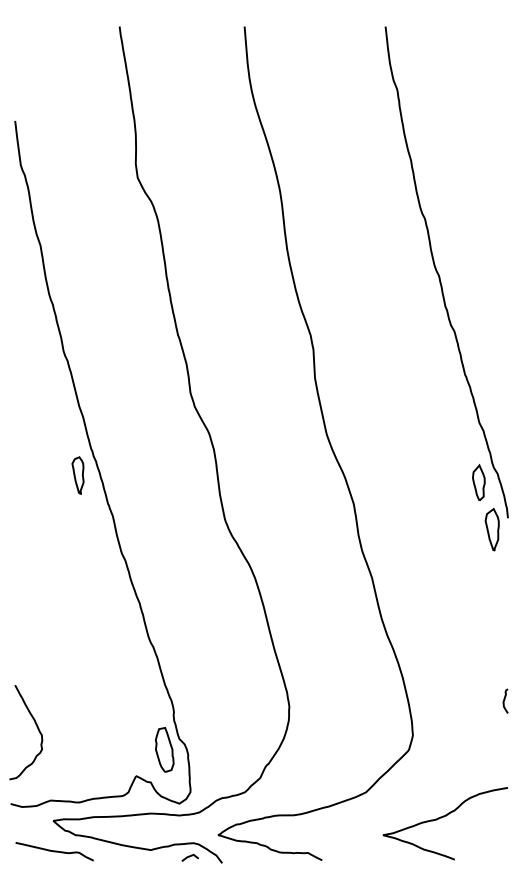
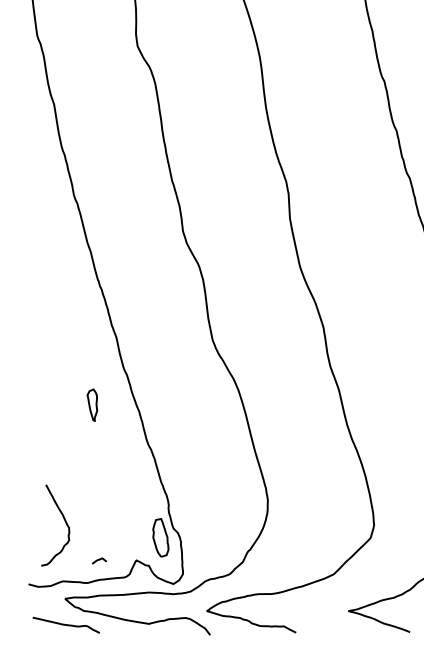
part: (77, 475) -> (91, 405), moved
curve: (36, 727) -> (64, 521), moved
line: (189, 857) -> (98, 560), moved

